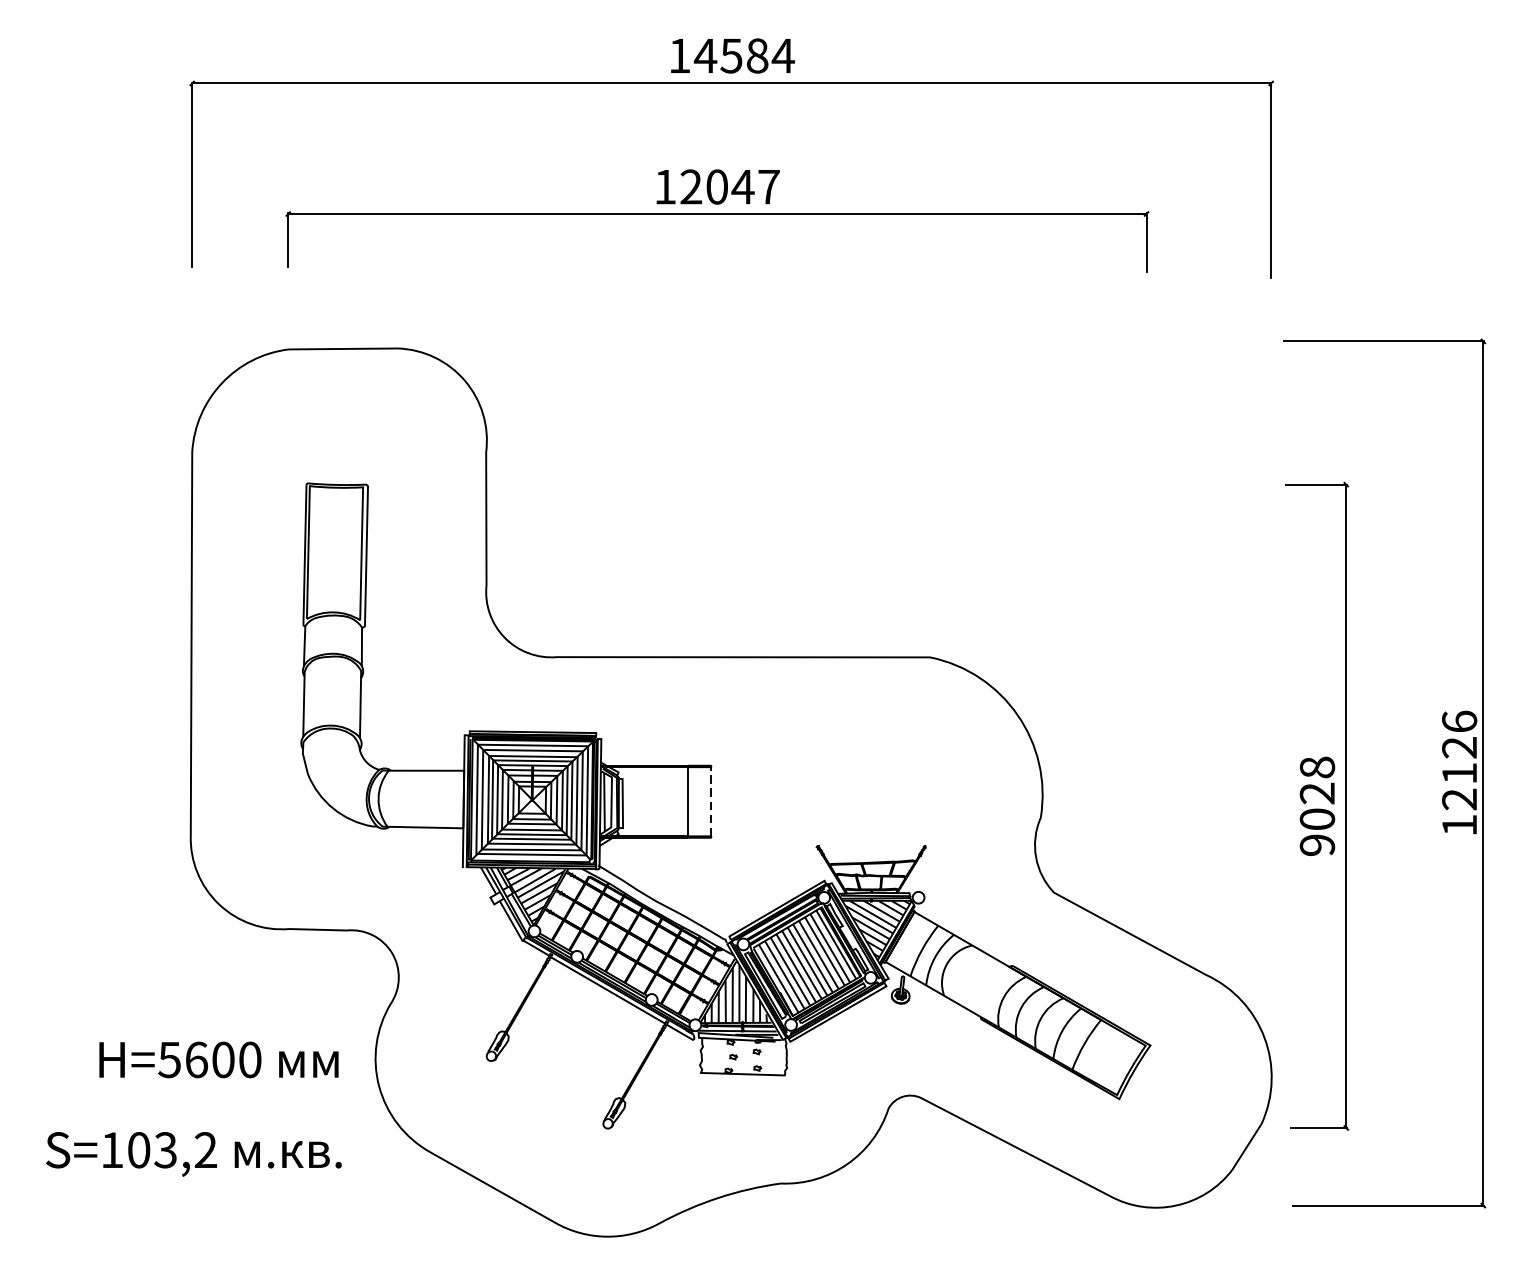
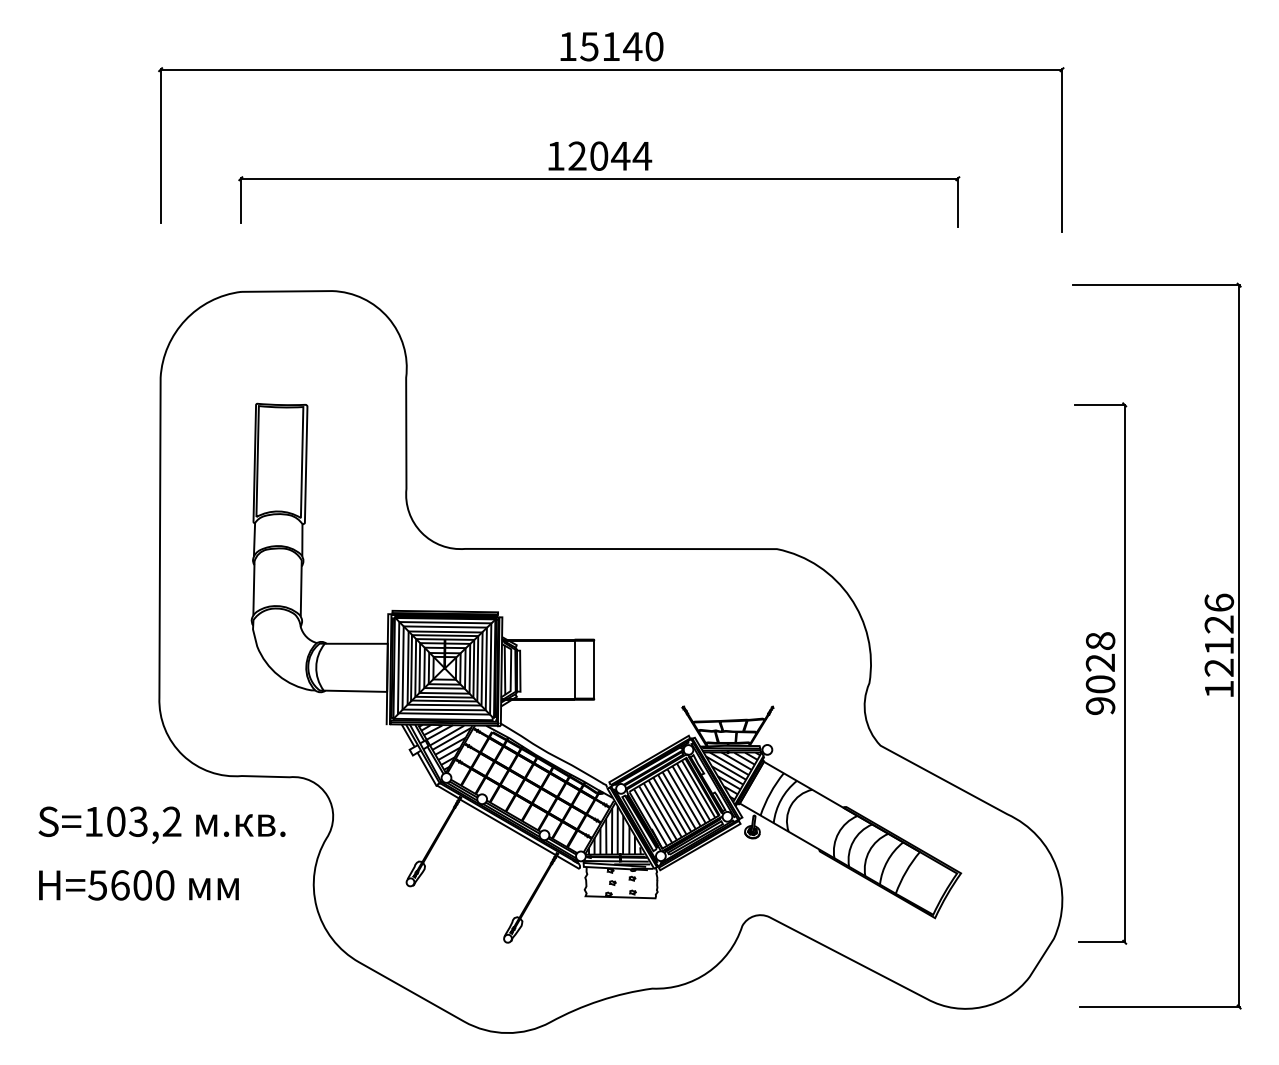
text: (743, 55) -> (621, 46), 14584 -> 15140
text: (769, 187) -> (642, 156), 12047 -> 12044
line: (710, 801) -> (593, 669), dashed -> solid
text: (218, 1060) -> (138, 885), moved
text: (193, 1153) -> (161, 824), moved

